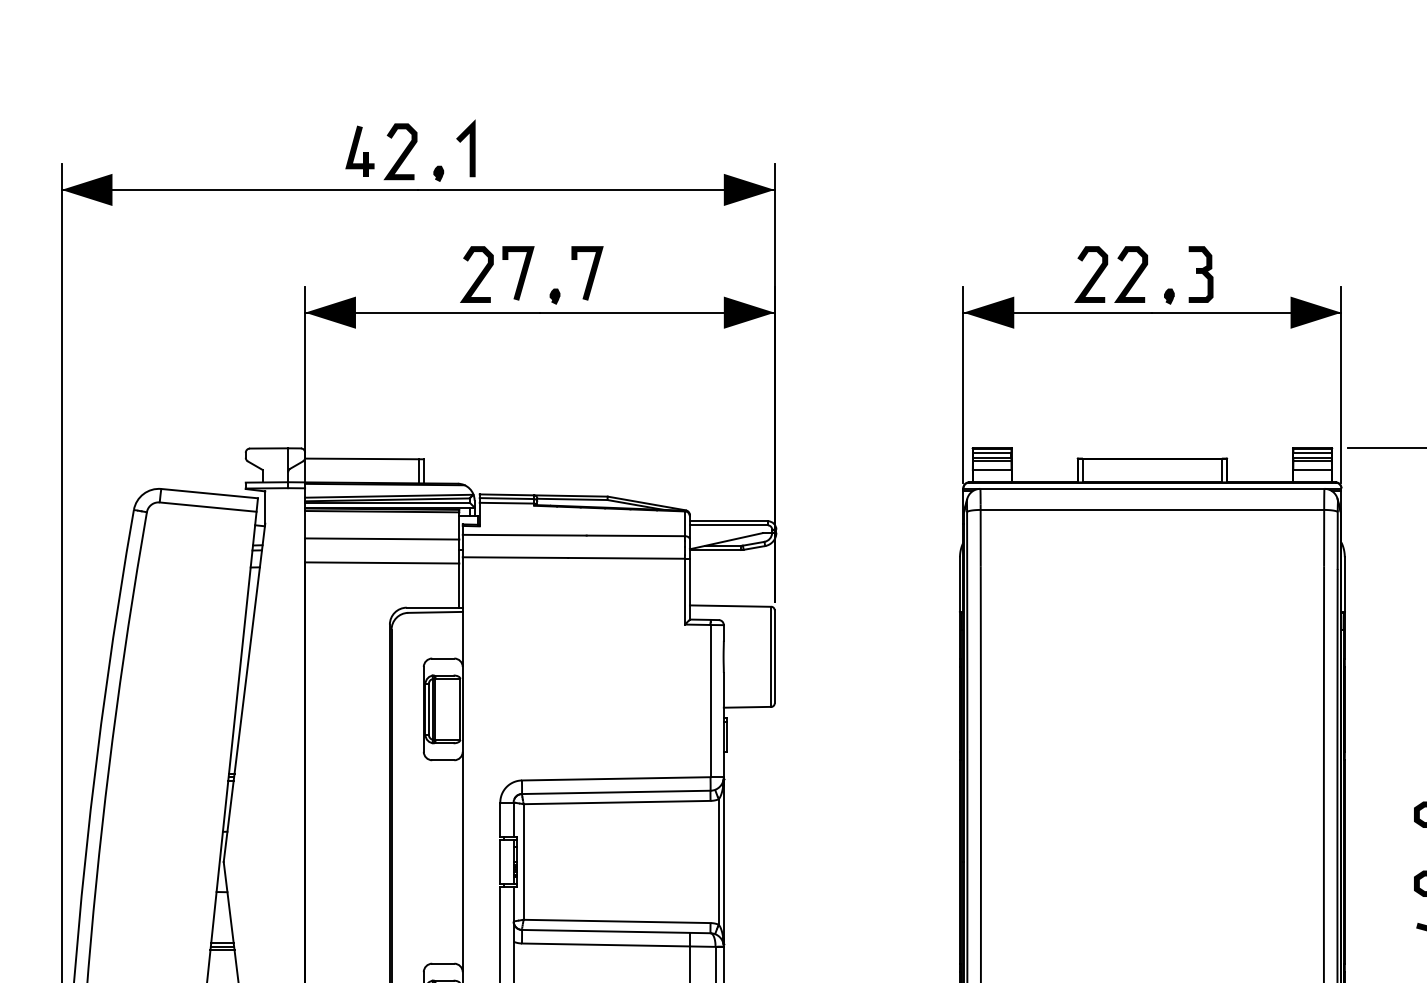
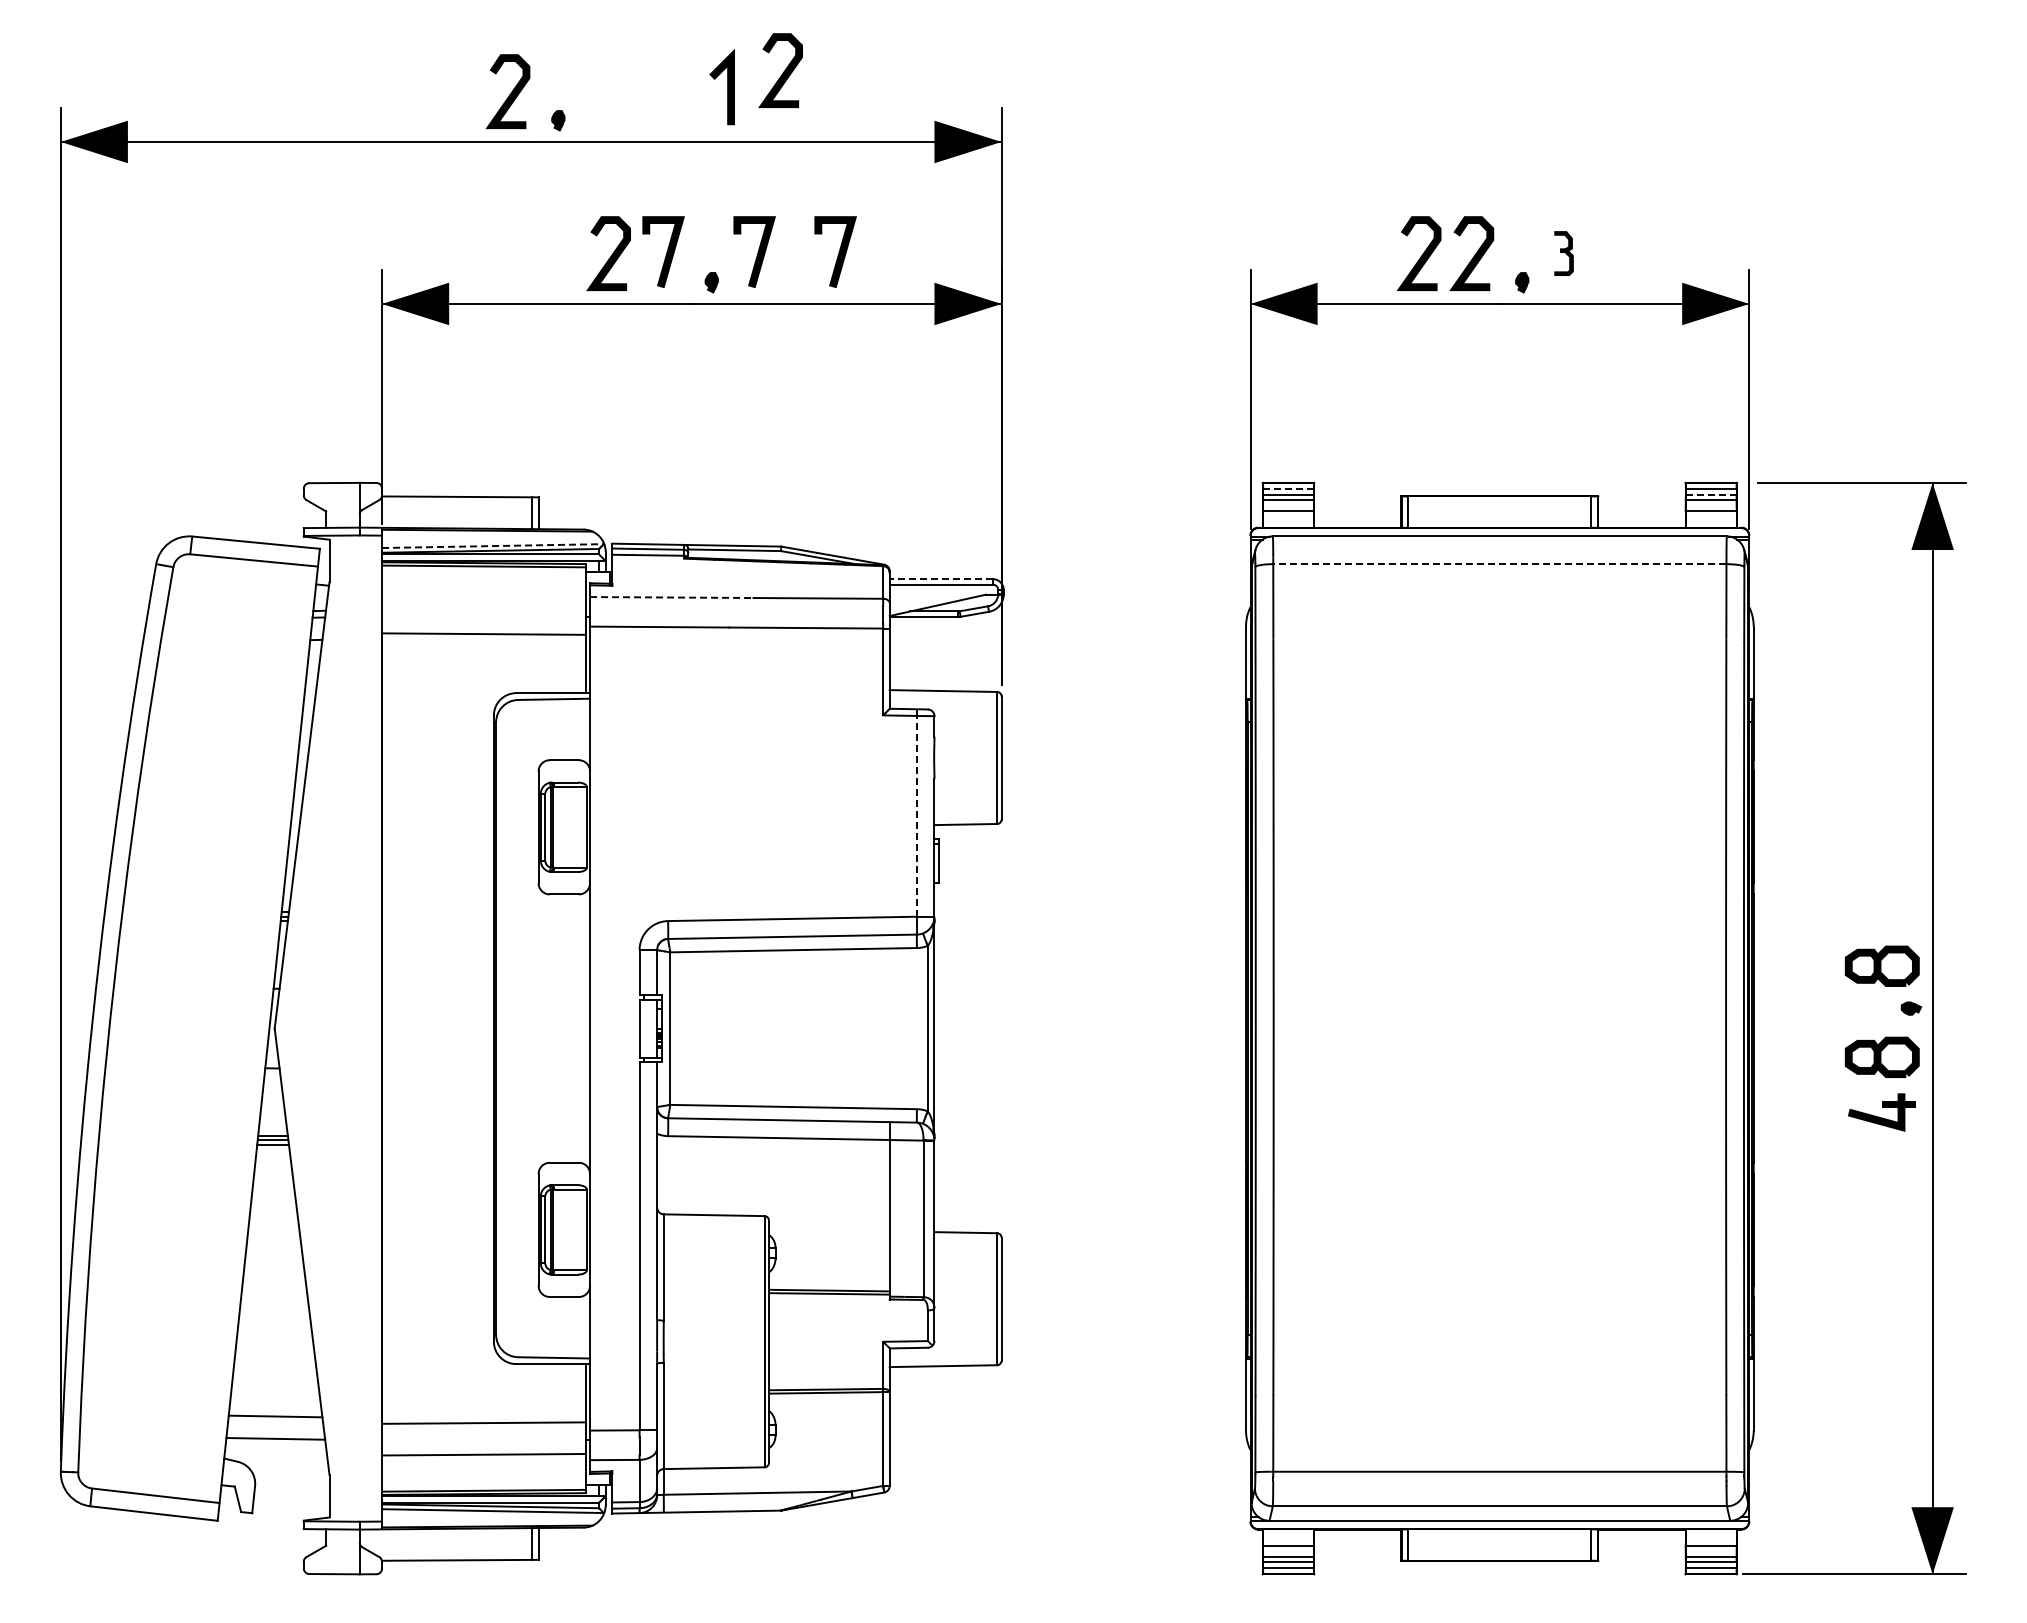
curve: (609, 136) -> (783, 71), added
line: (469, 148) -> (727, 87), moved
part: (360, 150) -> (454, 90), removed
line: (651, 272) -> (838, 251), added
part: (1200, 274) -> (1563, 253), size x0.6
line: (992, 452) -> (1288, 488), solid -> dashed
line: (1312, 457) -> (1711, 495), solid -> dashed
line: (388, 496) -> (492, 546), solid -> dashed
line: (1152, 510) -> (1499, 564), solid -> dashed
line: (728, 521) -> (940, 579), solid -> dashed
line: (524, 535) -> (671, 597), solid -> dashed
line: (382, 538) -> (483, 602), removed
line: (710, 700) -> (916, 815), solid -> dashed

